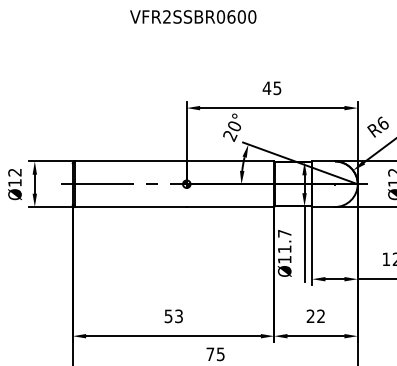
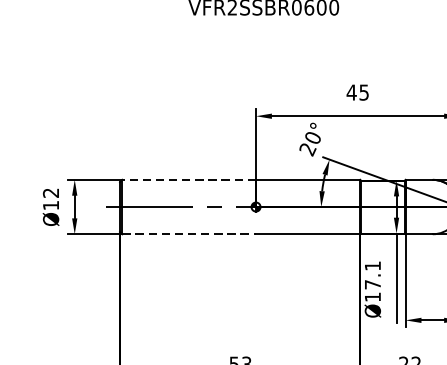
line: (130, 161) -> (188, 179), solid -> dashed
line: (131, 207) -> (190, 234), solid -> dashed
text: (284, 241) -> (372, 275), Ø11.7 -> Ø17.1

